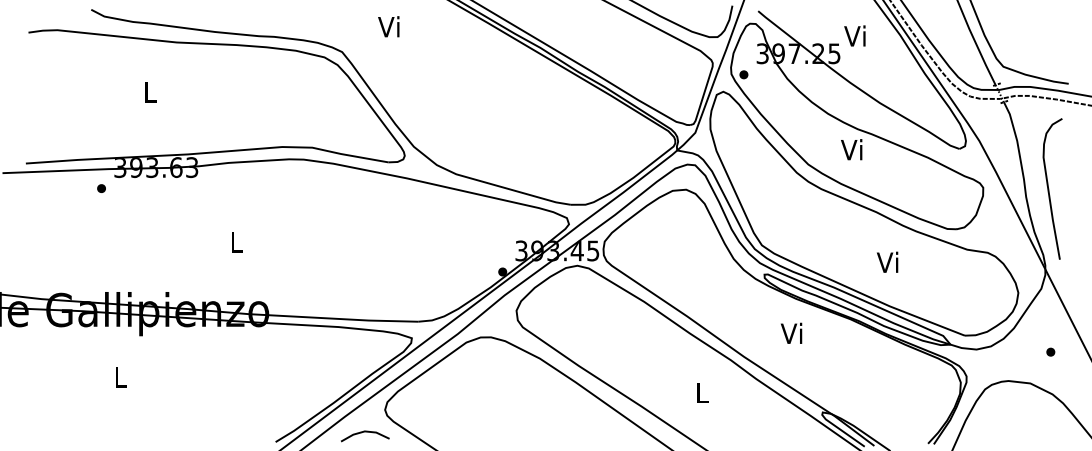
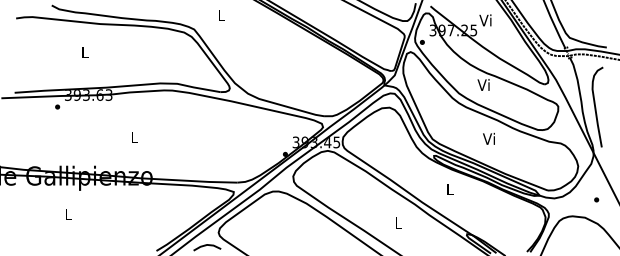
text: (388, 27) -> (220, 15), Vi -> L
text: (886, 261) -> (488, 138), moved
text: (791, 333) -> (449, 189), Vi -> L

